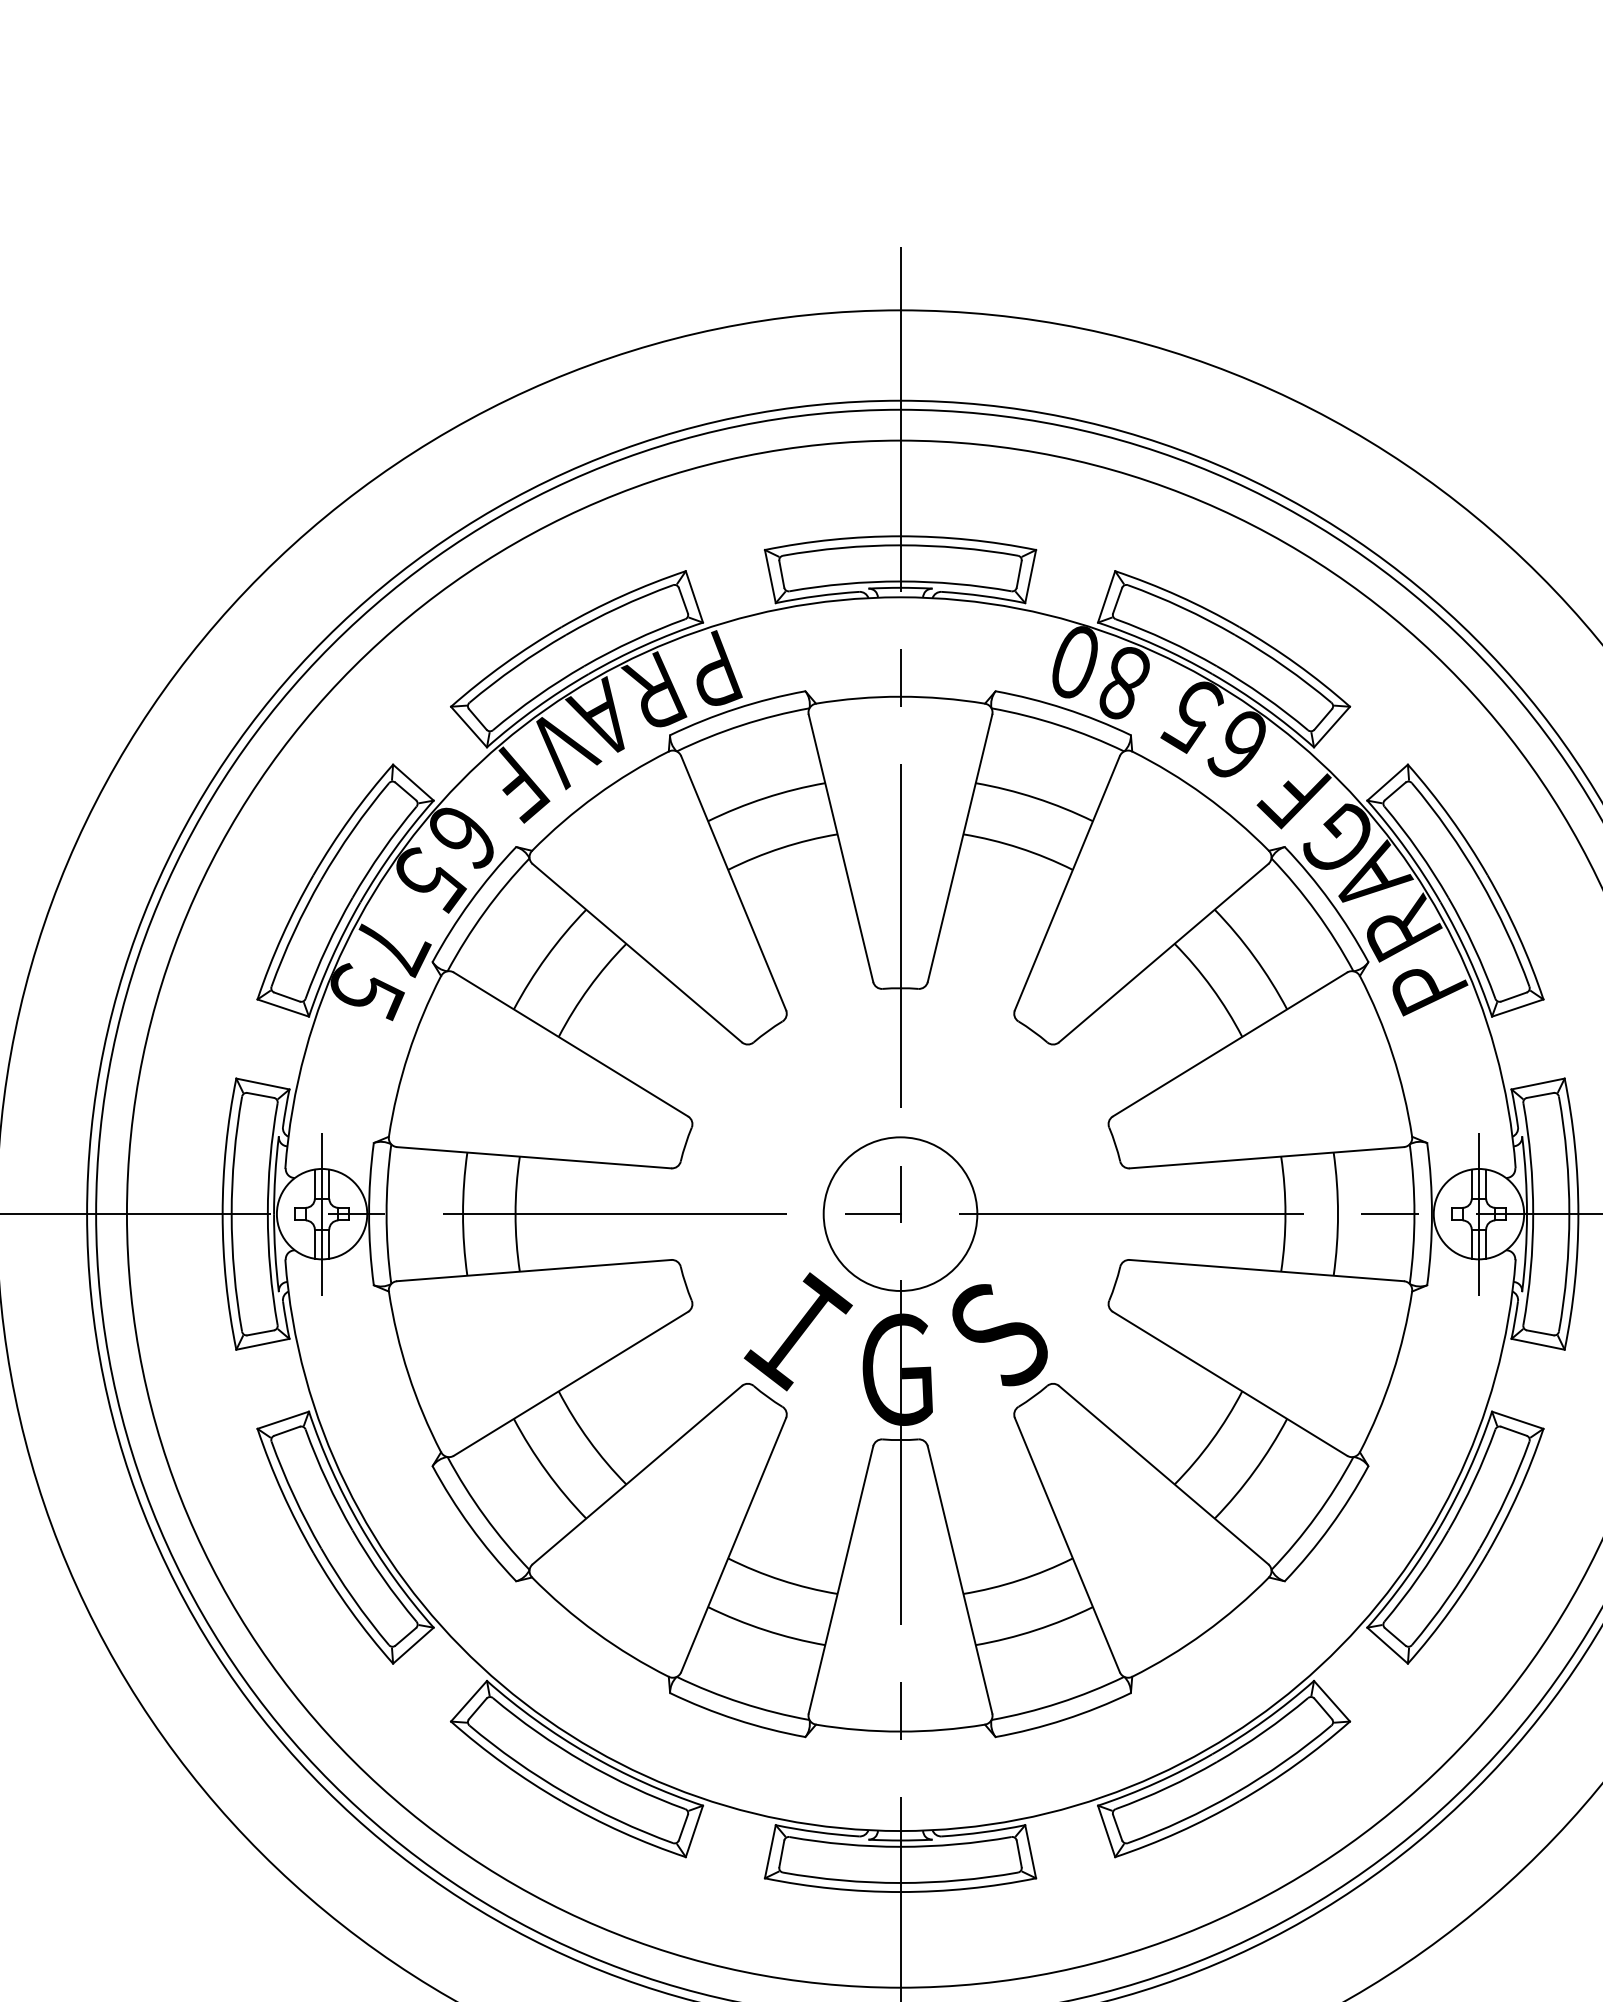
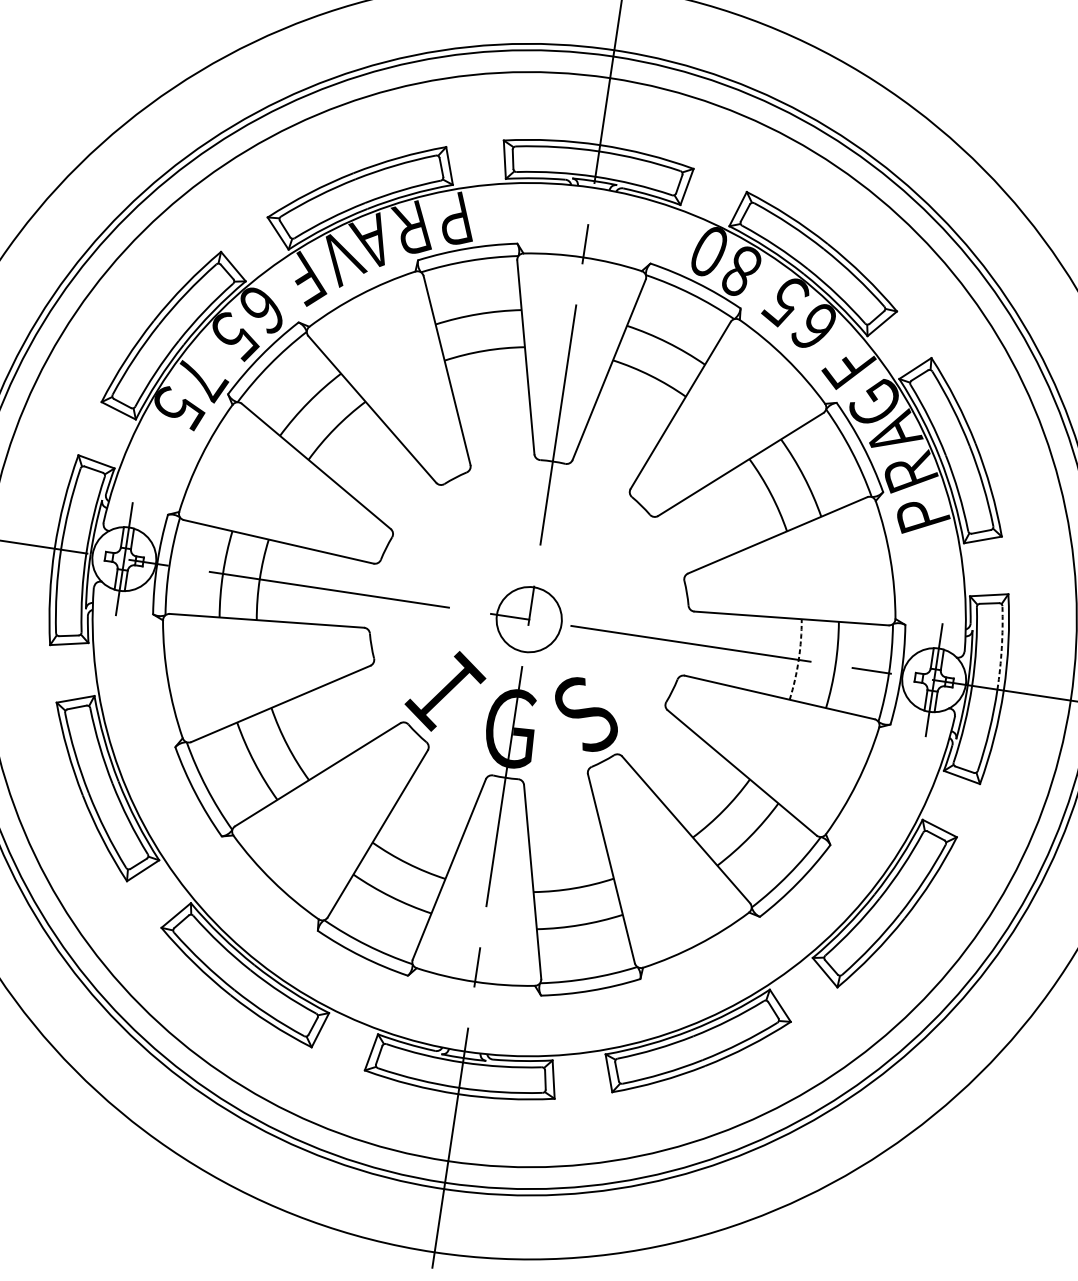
arc: (1566, 1155) -> (1001, 648), solid -> dashed
circle: (900, 1213) -> (529, 619), size x0.6
arc: (1285, 1214) -> (798, 660), solid -> dashed

